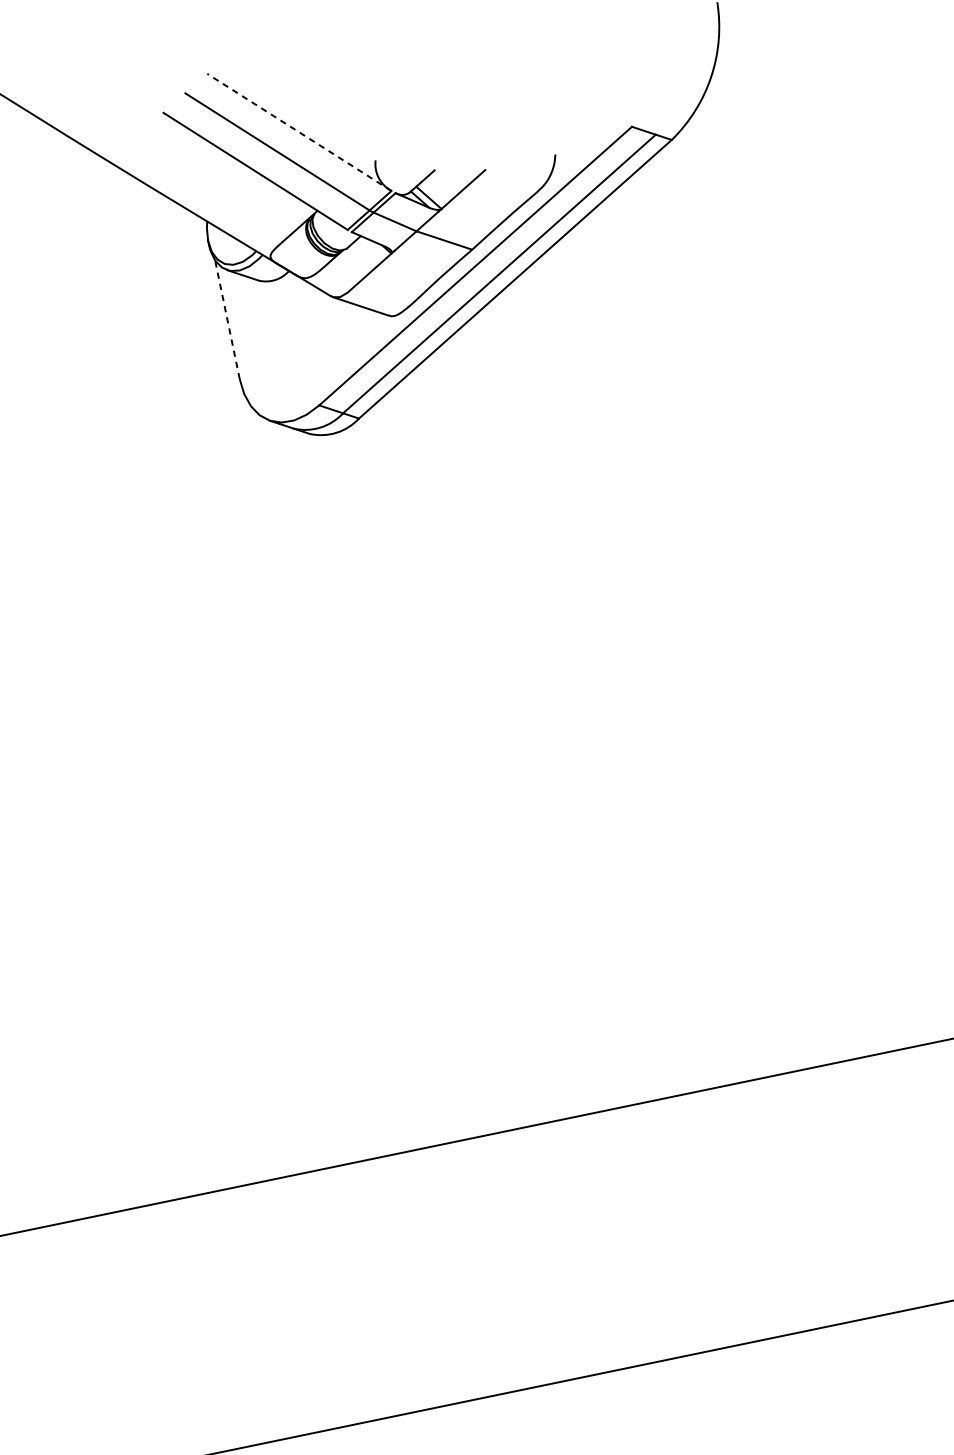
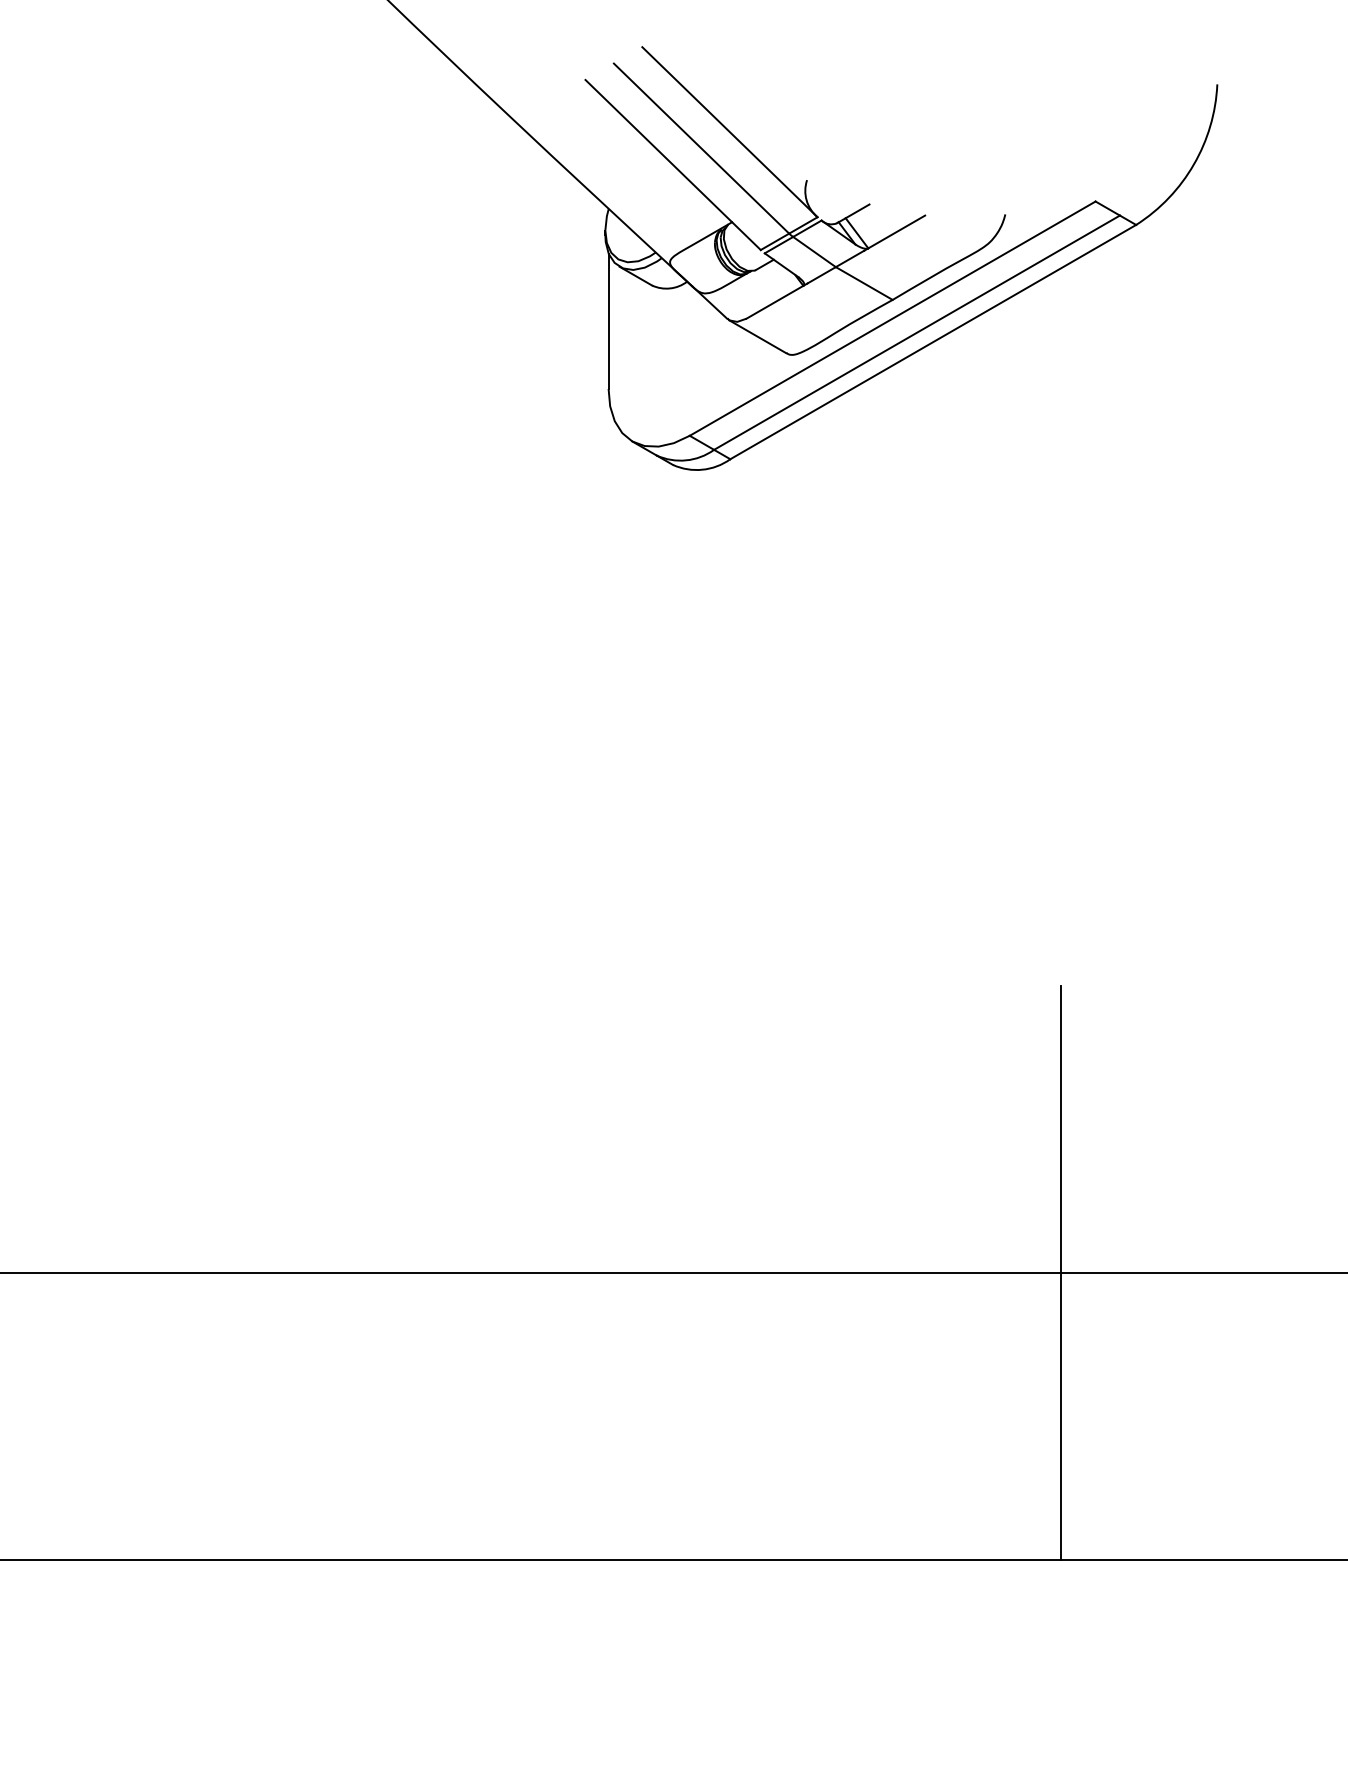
line: (298, 131) -> (729, 131), dashed -> solid
line: (227, 320) -> (608, 321), dashed -> solid
line: (795, 1071) -> (1060, 1273), added

